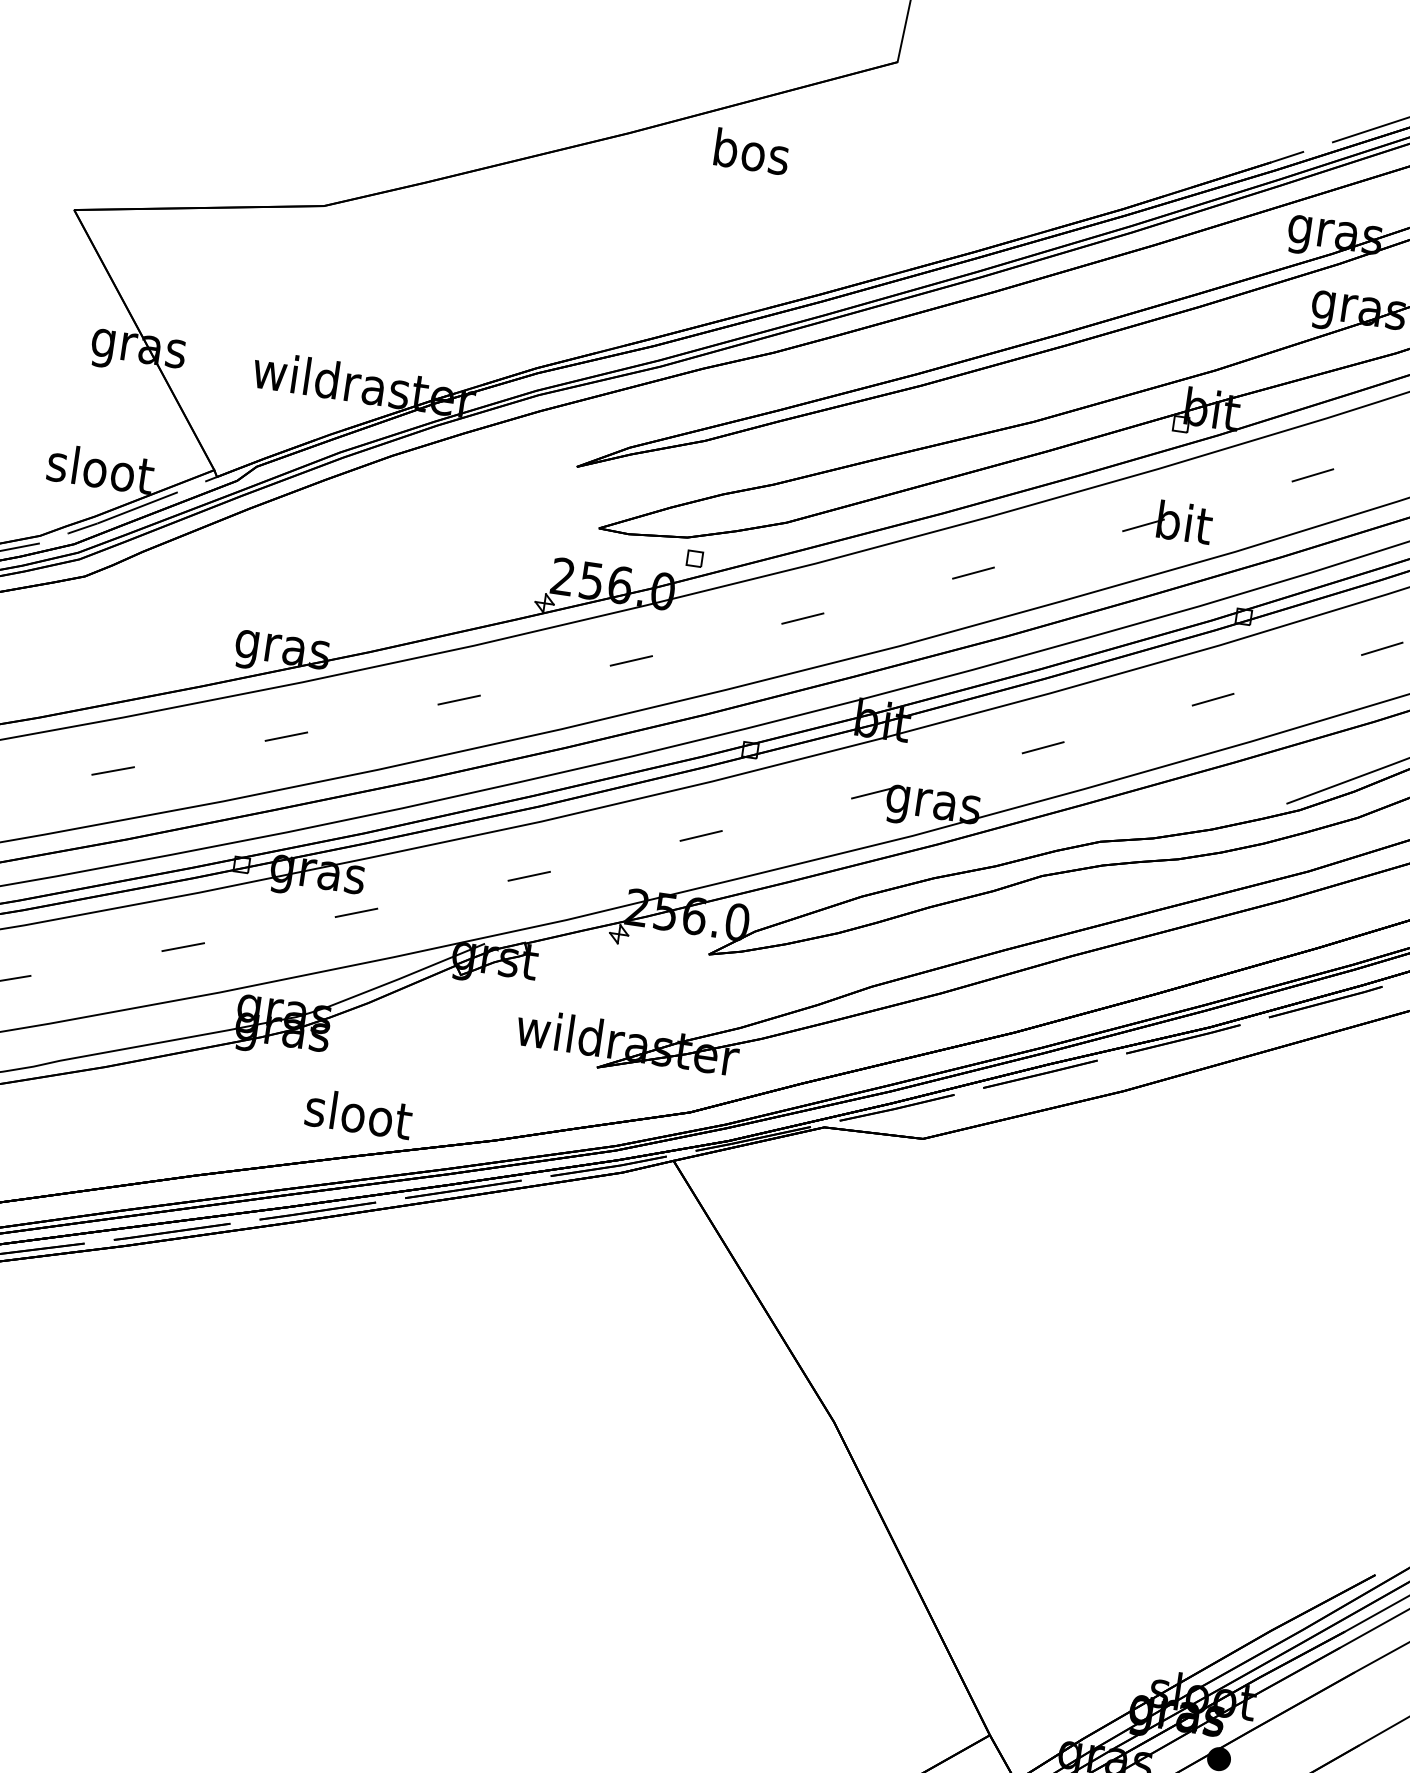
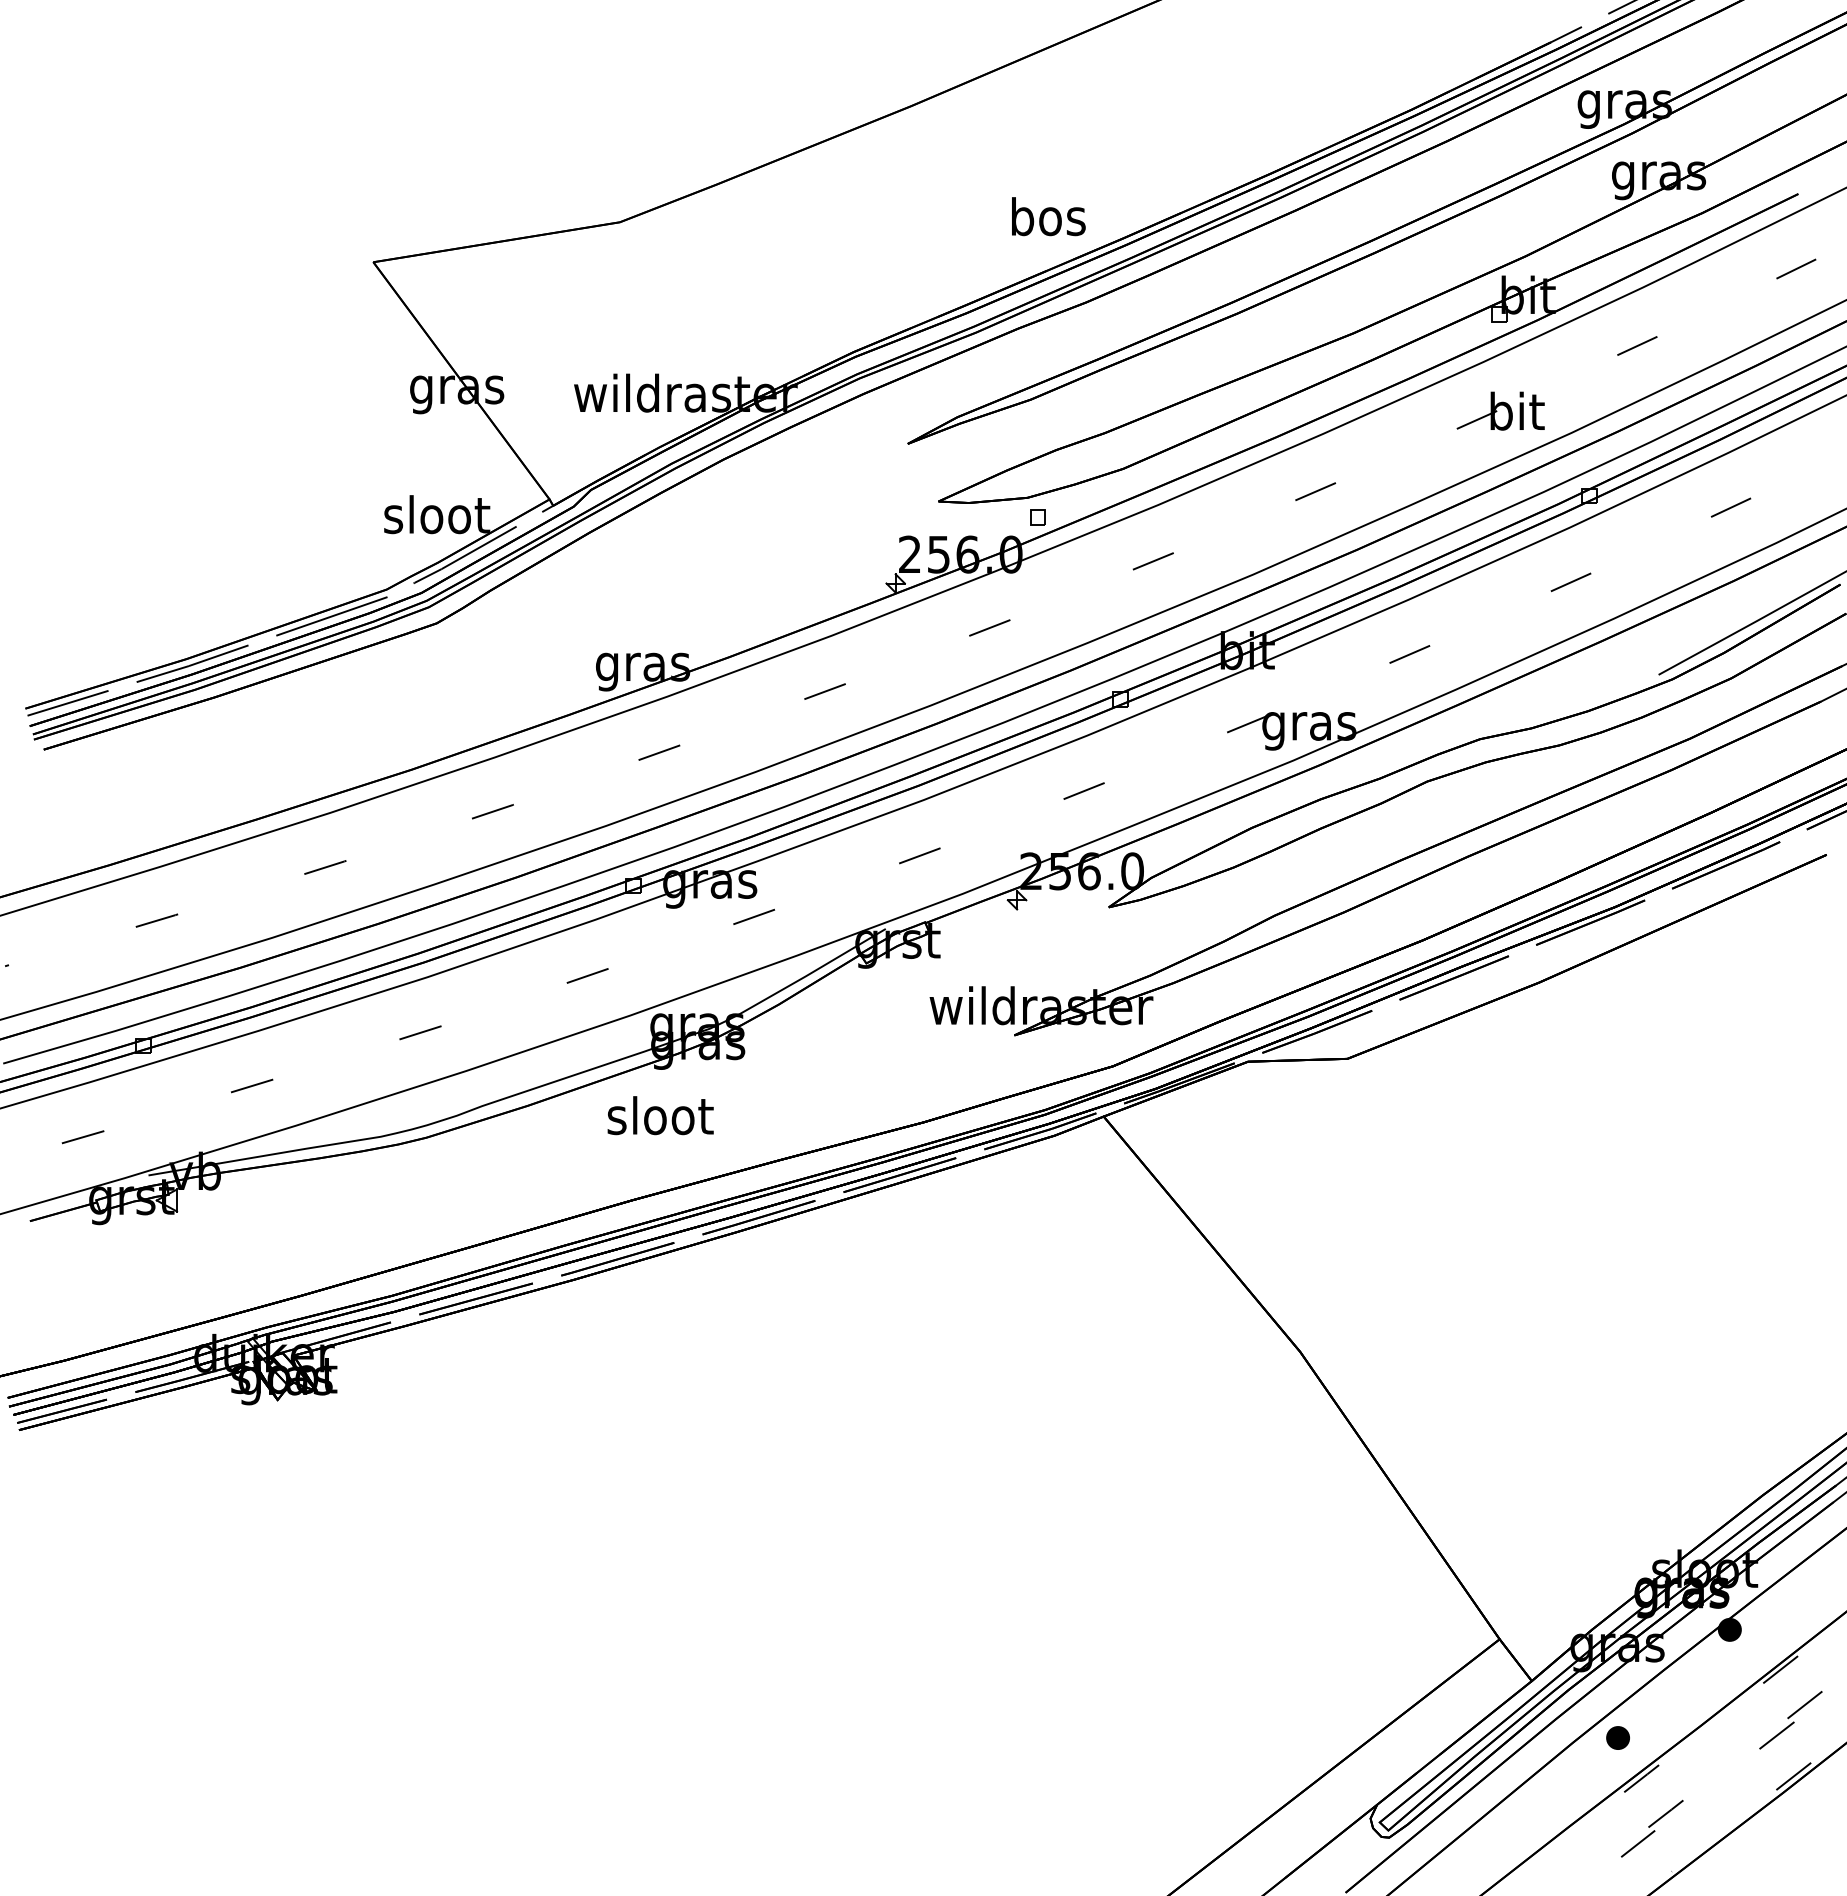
text: (751, 151) -> (1048, 216), moved
text: (358, 1113) -> (660, 1115), moved

